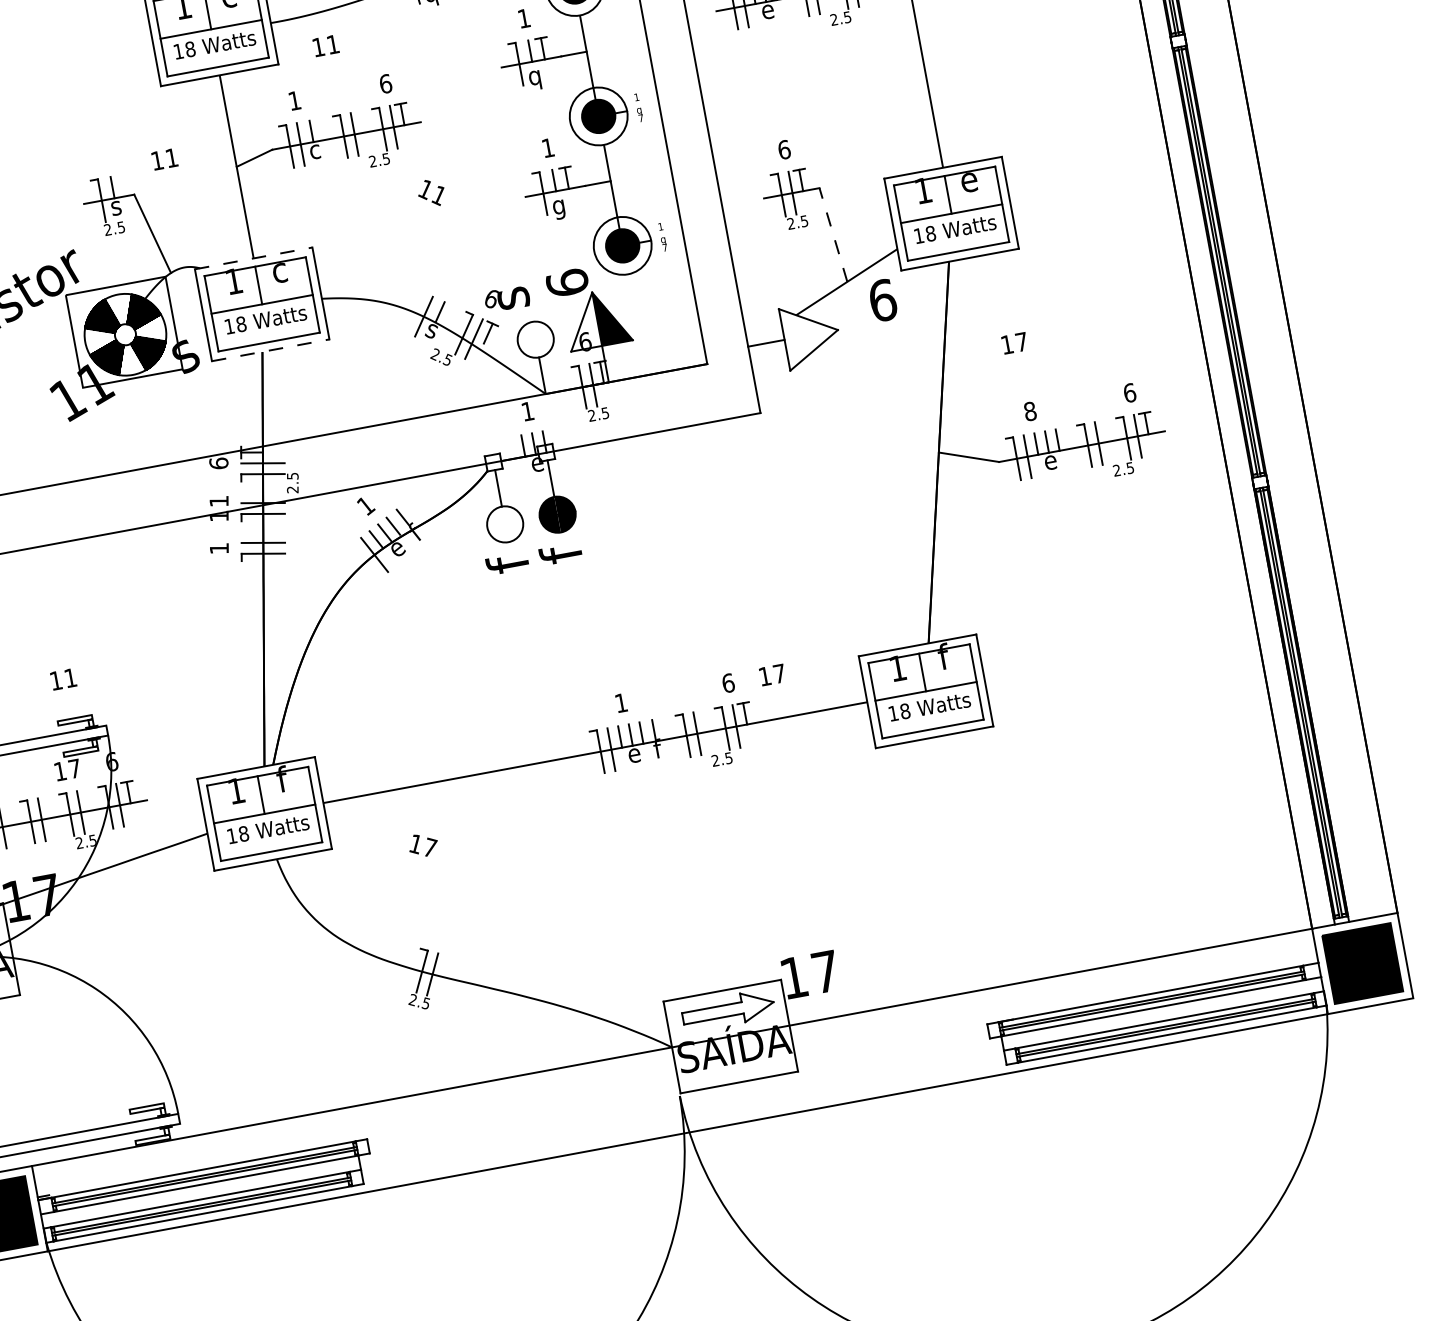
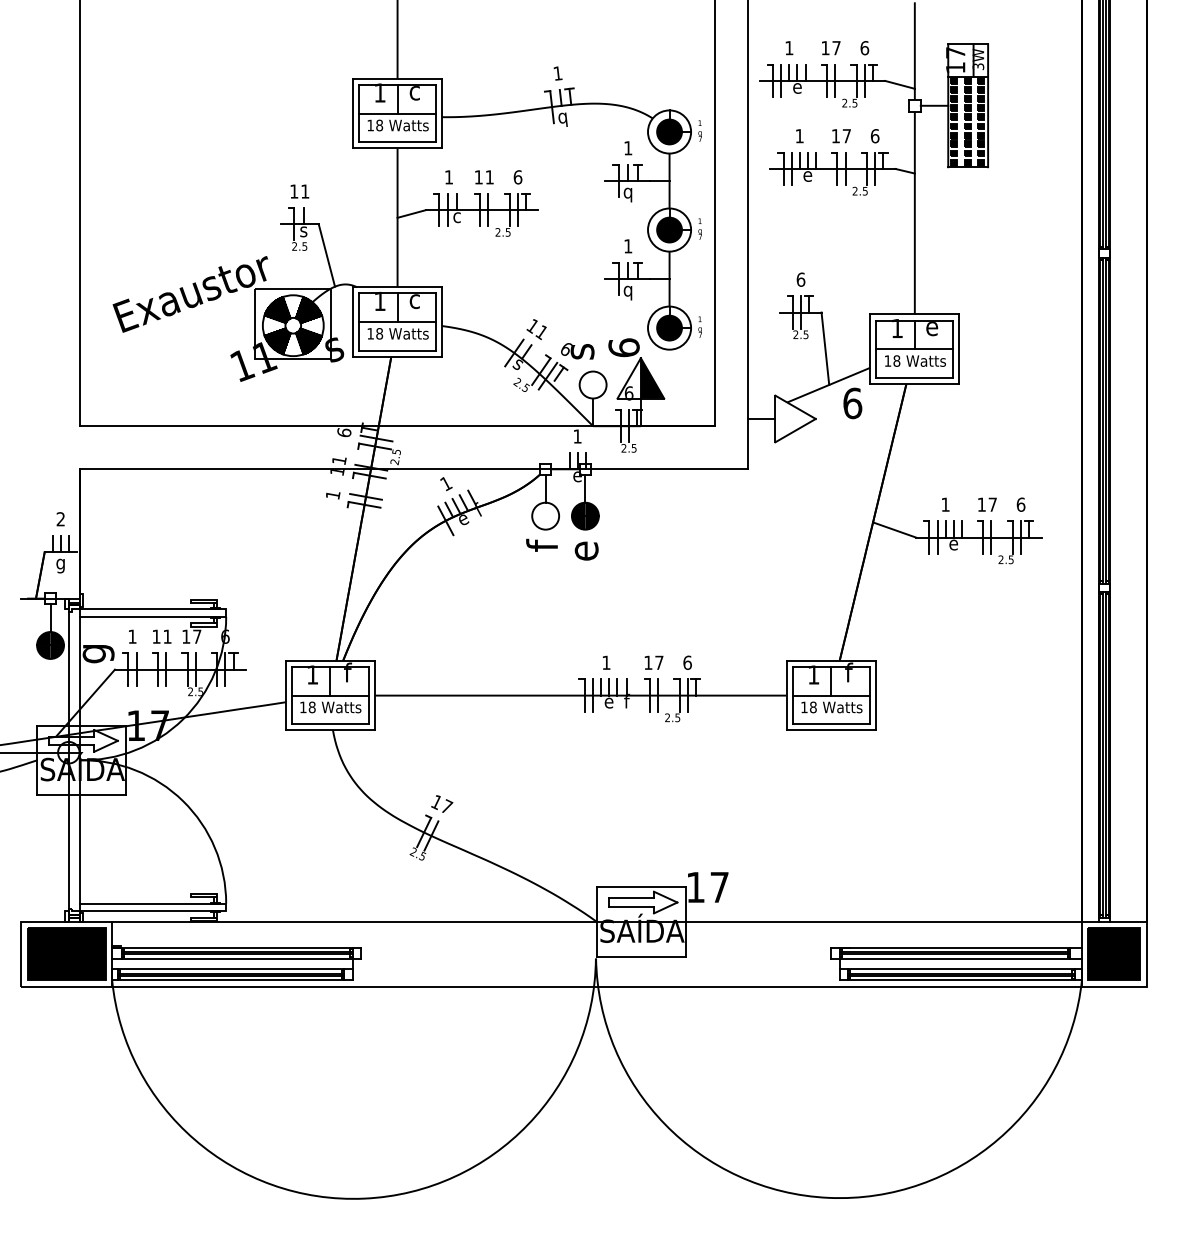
text: (326, 46) -> (484, 177), moved
text: (164, 159) -> (299, 191), moved
text: (431, 193) -> (536, 329), moved
text: (561, 215) -> (628, 297), g -> q
line: (833, 234) -> (825, 348), dashed -> solid
line: (253, 258) -> (397, 287), dashed -> solid
text: (1014, 343) -> (987, 504), moved
line: (270, 349) -> (397, 356), dashed -> solid
text: (1030, 411) -> (945, 504), 8 -> 1
text: (561, 559) -> (582, 549), f -> e
text: (771, 674) -> (653, 662), moved
text: (63, 678) -> (162, 636), moved
text: (423, 844) -> (442, 803), moved

